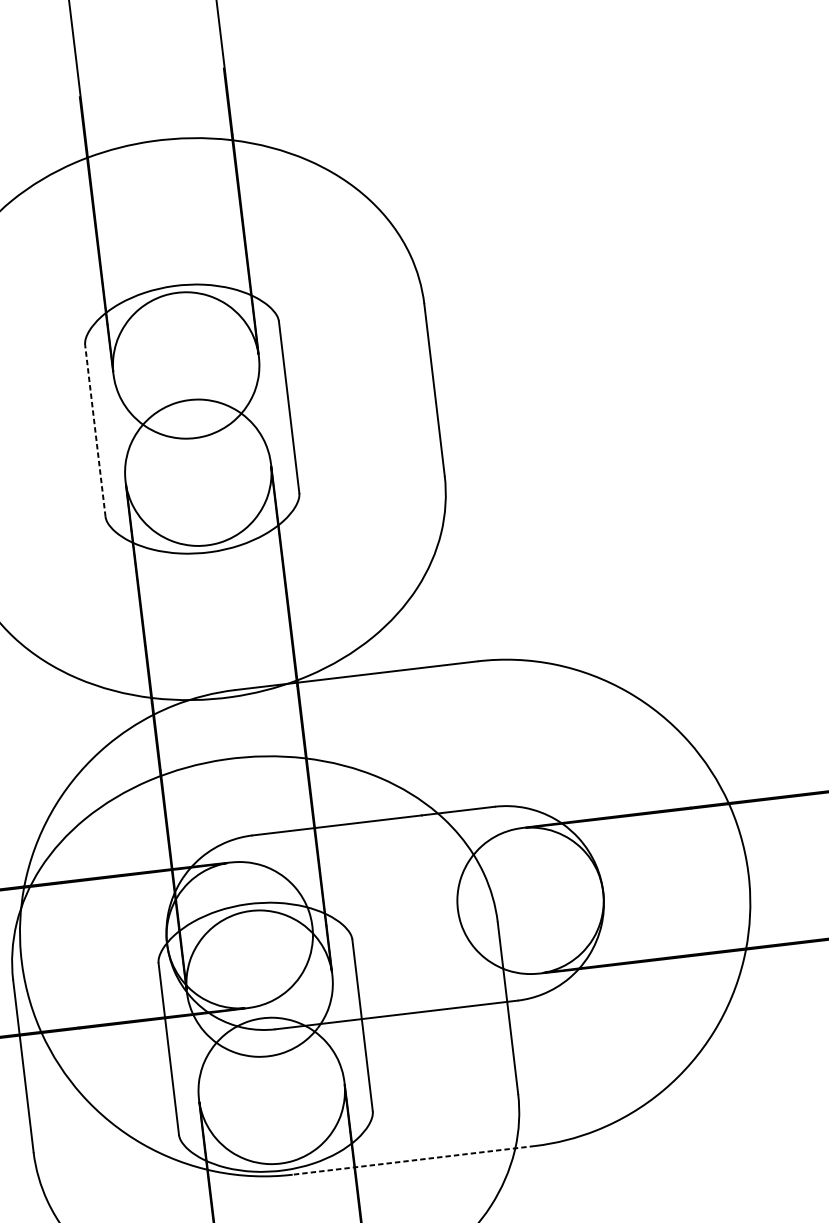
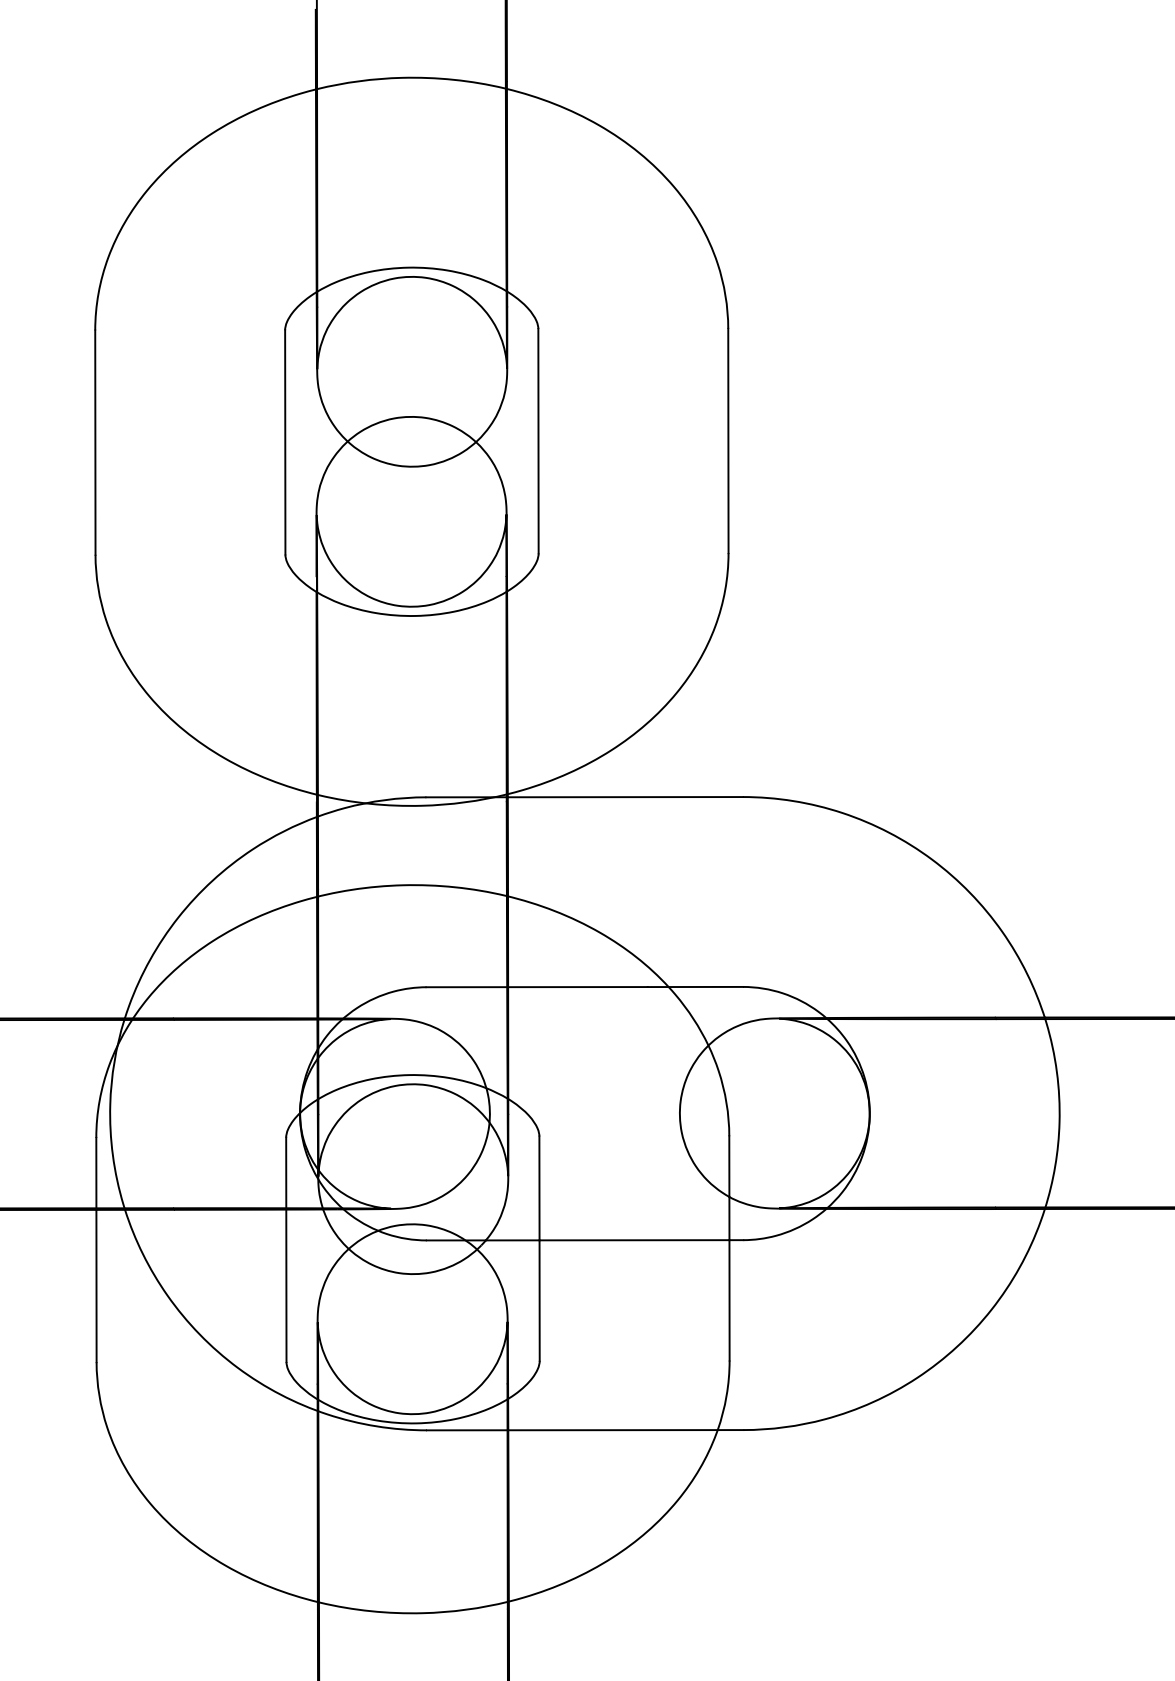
line: (95, 430) -> (285, 441), dashed -> solid
line: (413, 1160) -> (584, 1430), dashed -> solid

